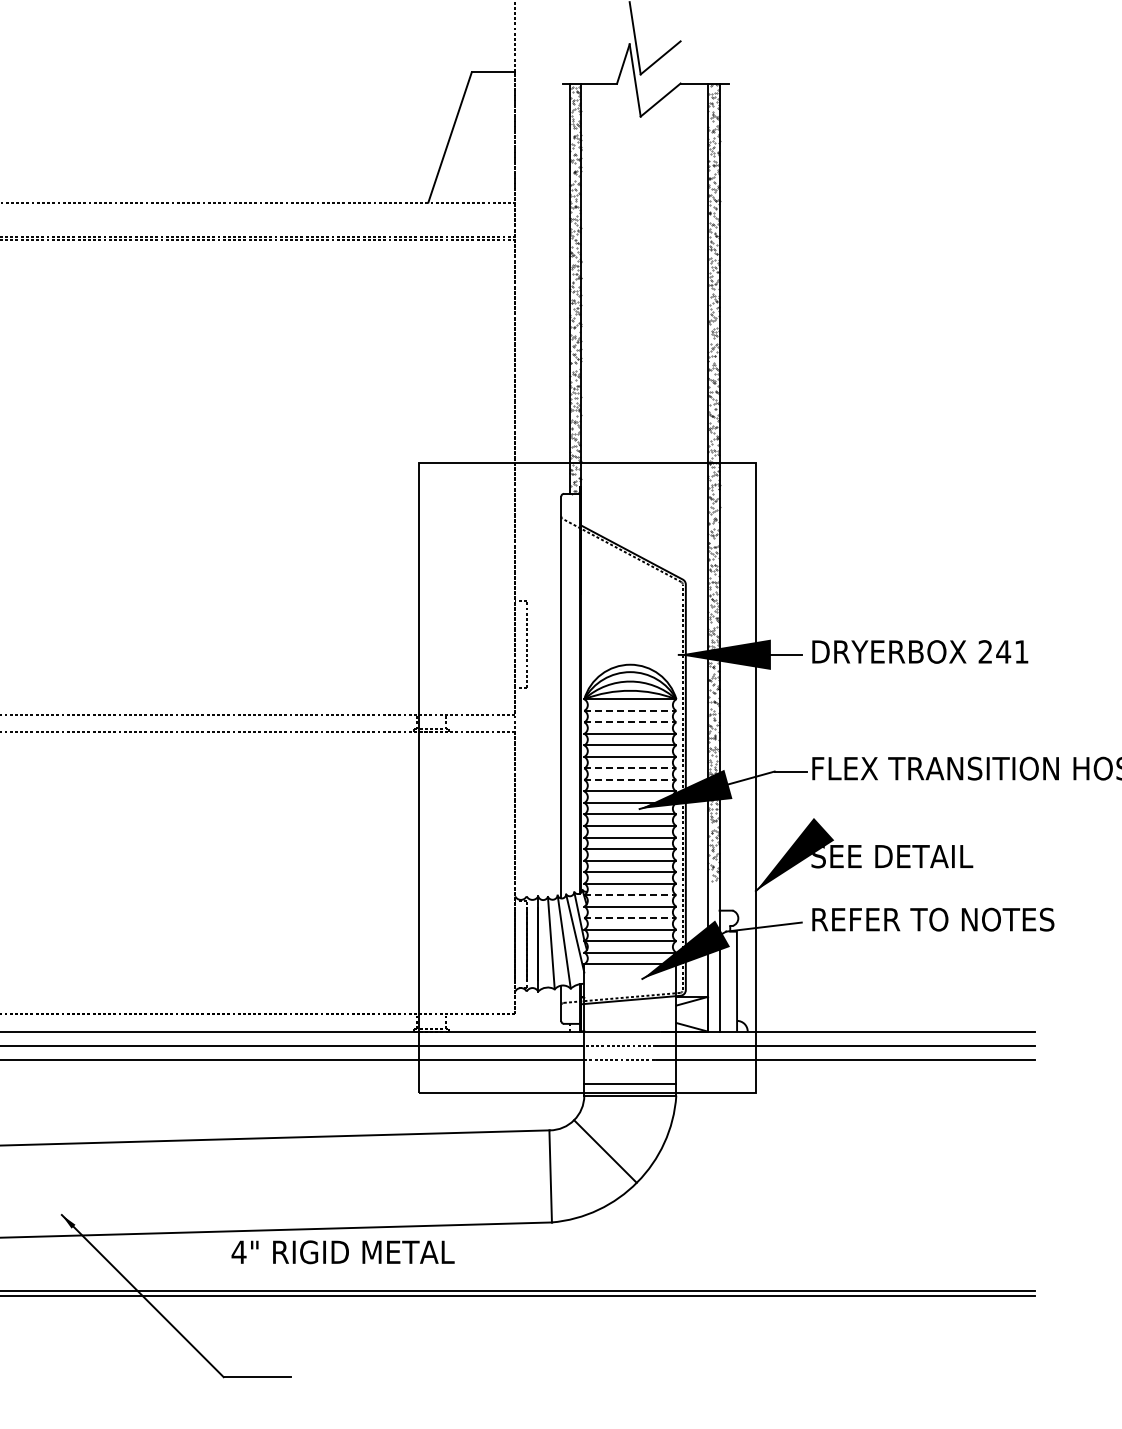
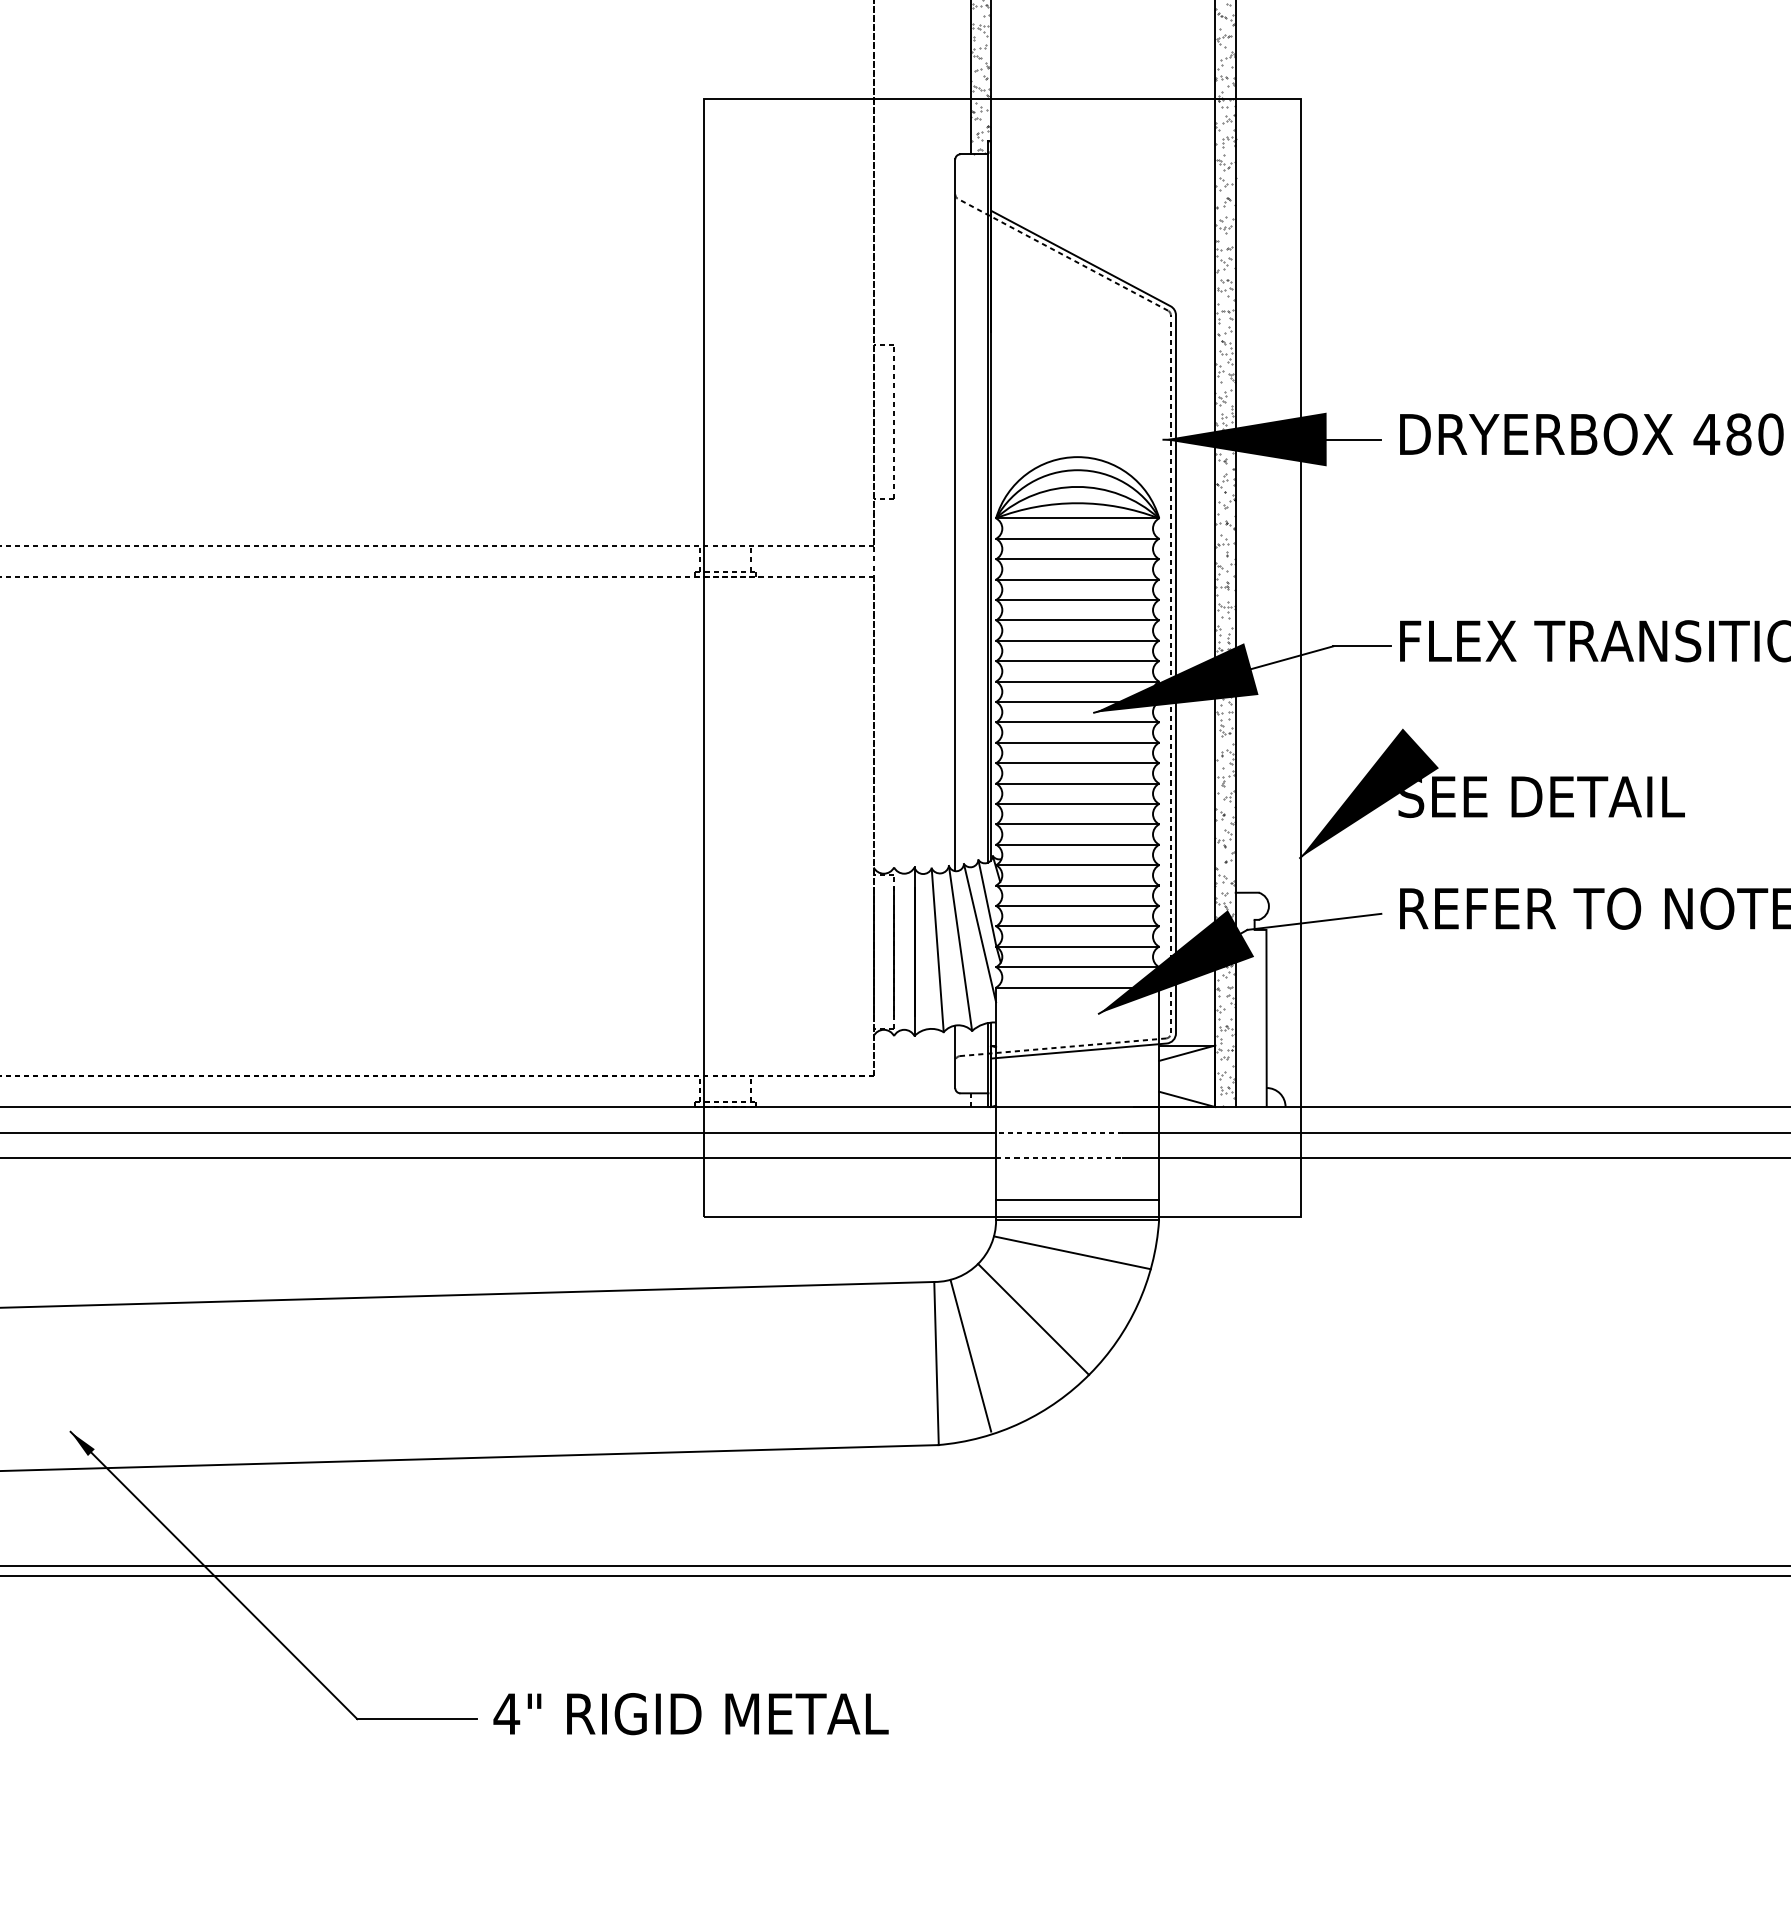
text: (1003, 651) -> (1738, 433), 241 -> 480
line: (630, 710) -> (1077, 538), dashed -> solid
line: (630, 722) -> (1077, 559), dashed -> solid
line: (630, 768) -> (1077, 640), dashed -> solid
line: (630, 779) -> (1077, 660), dashed -> solid
line: (630, 895) -> (1077, 865), dashed -> solid
line: (630, 918) -> (1077, 906), dashed -> solid
hatch: (713, 955) -> (1224, 972), added
line: (627, 1113) -> (1072, 1252), added
line: (569, 1171) -> (969, 1354), added
text: (342, 1252) -> (689, 1714), moved

